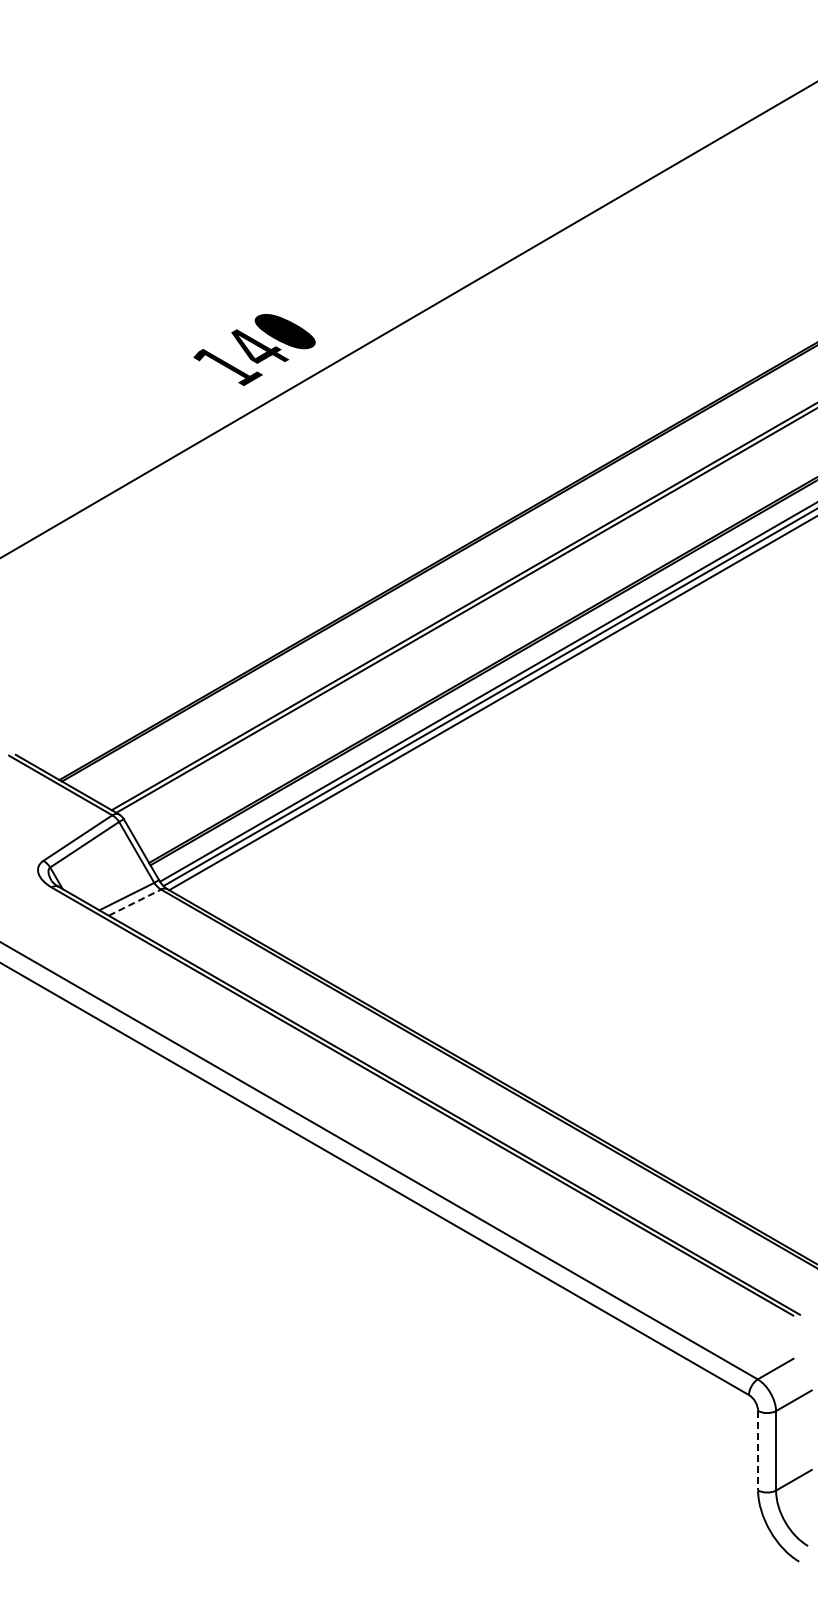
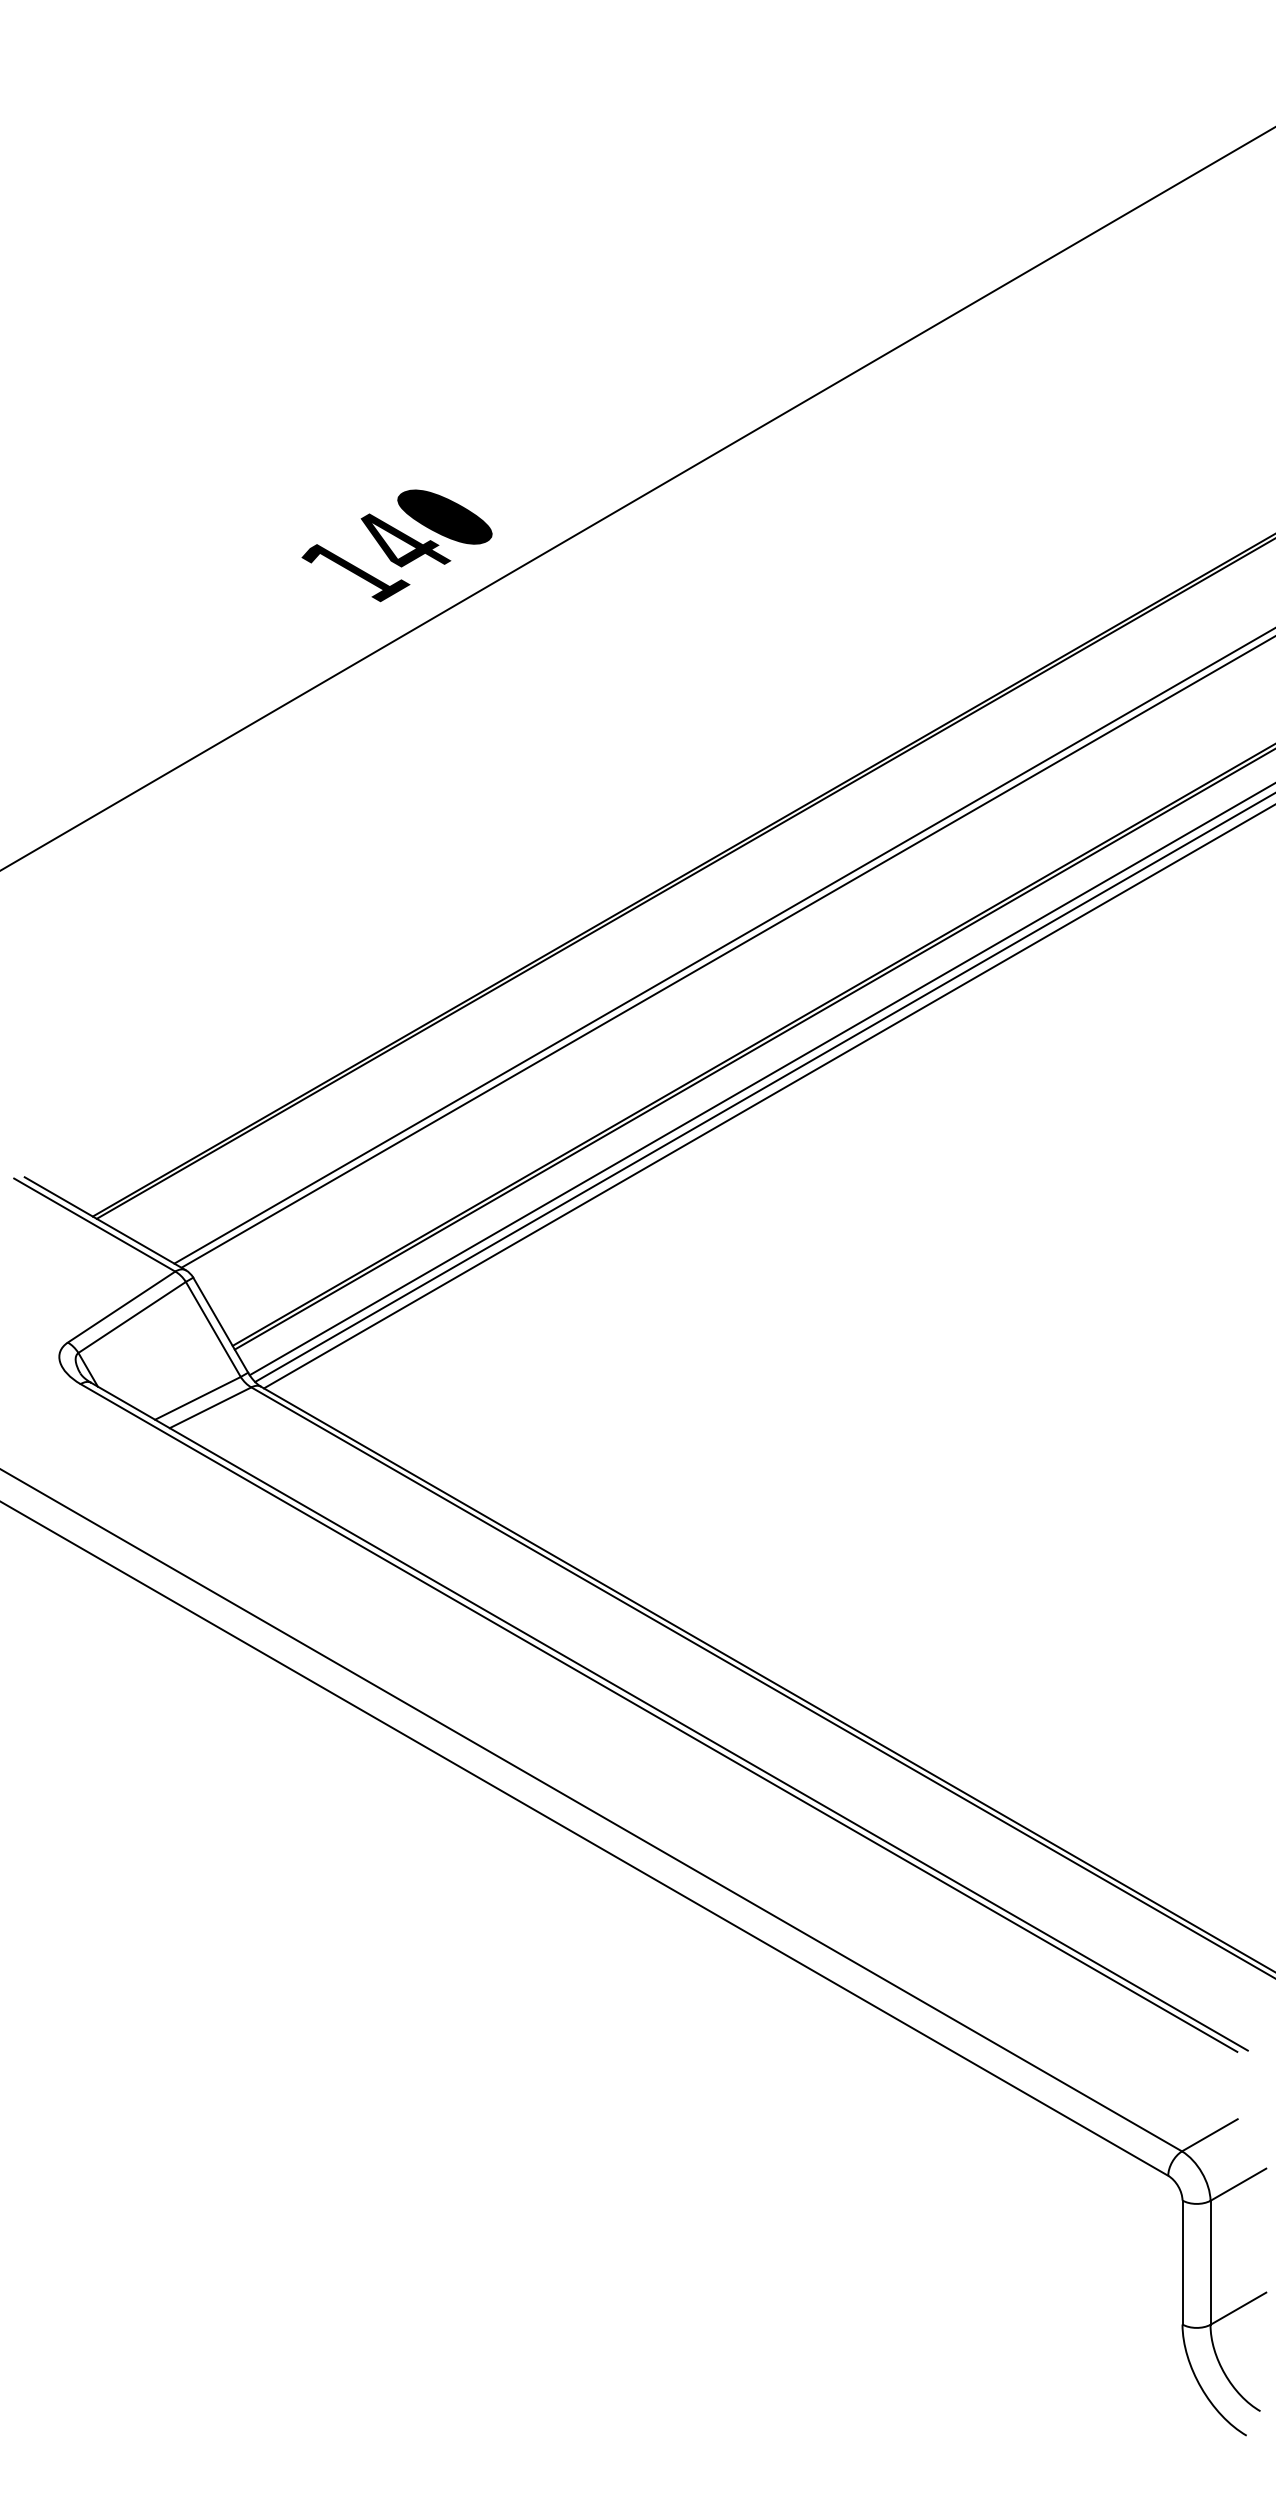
line: (135, 902) -> (211, 1407), dashed -> solid
line: (758, 1450) -> (1183, 2262), dashed -> solid

